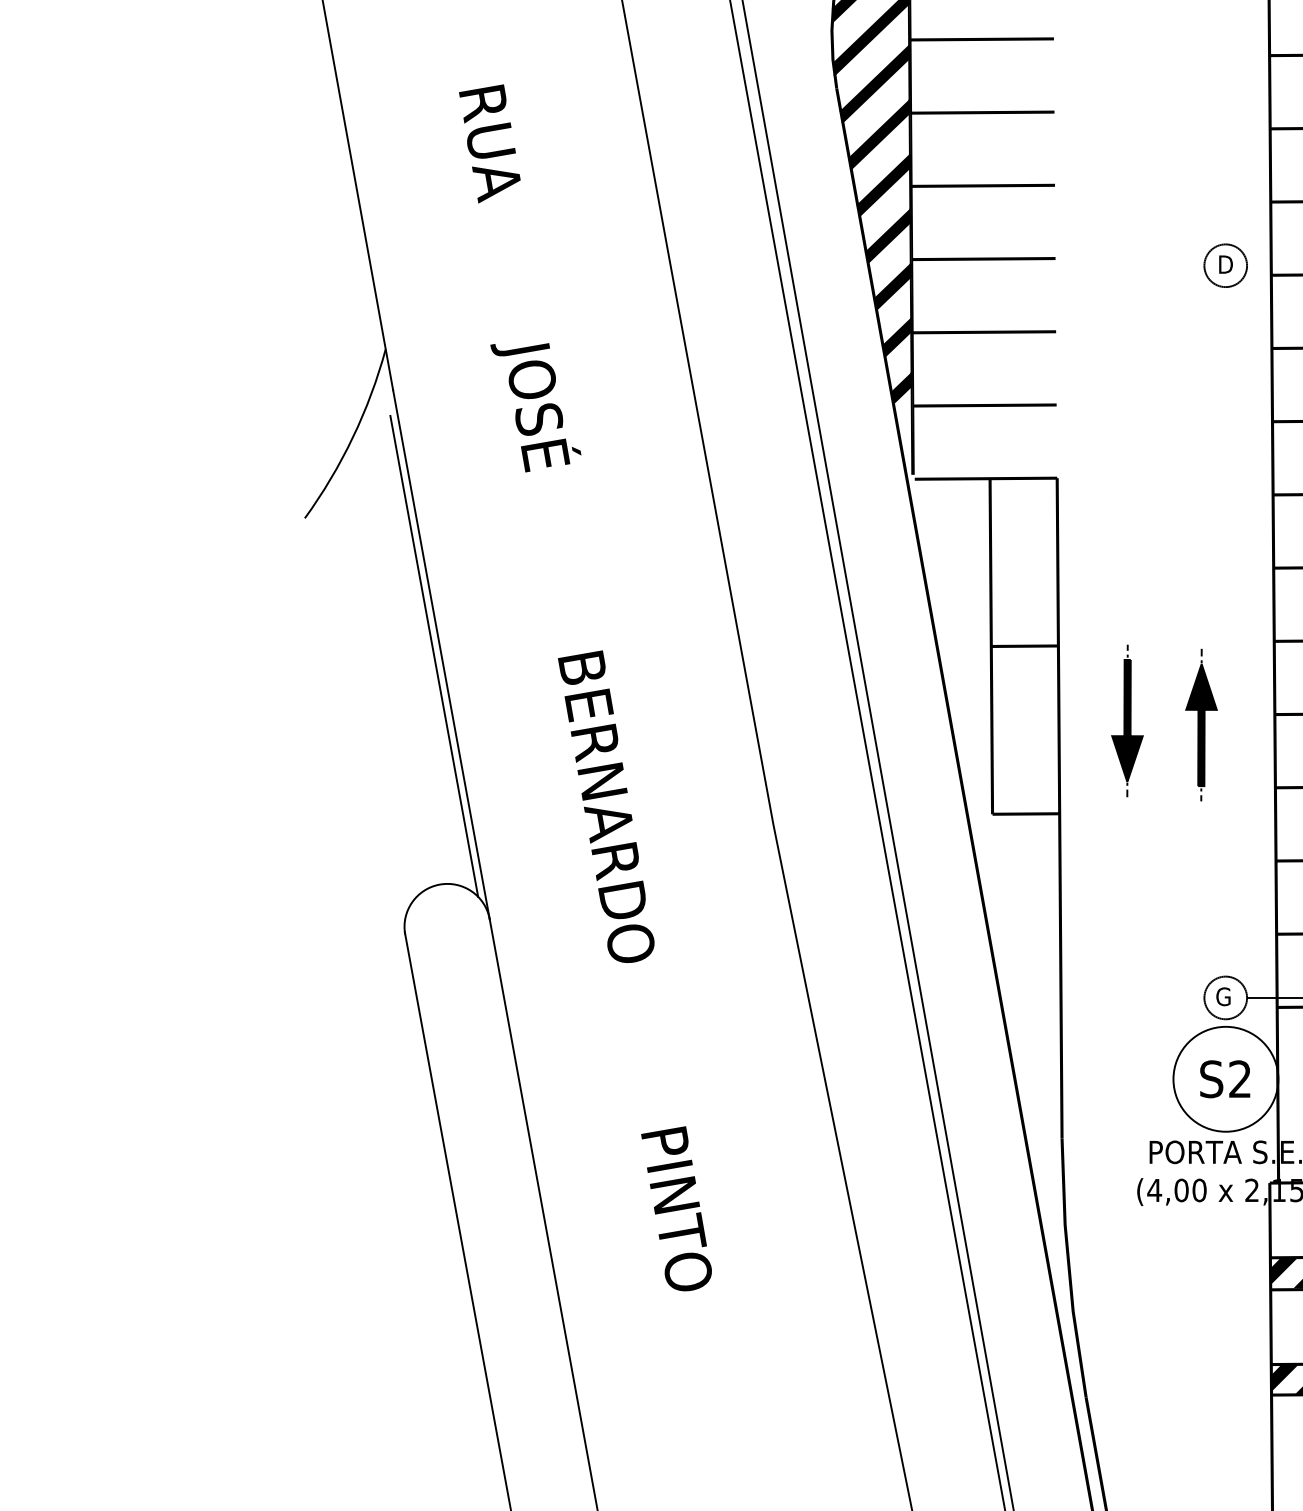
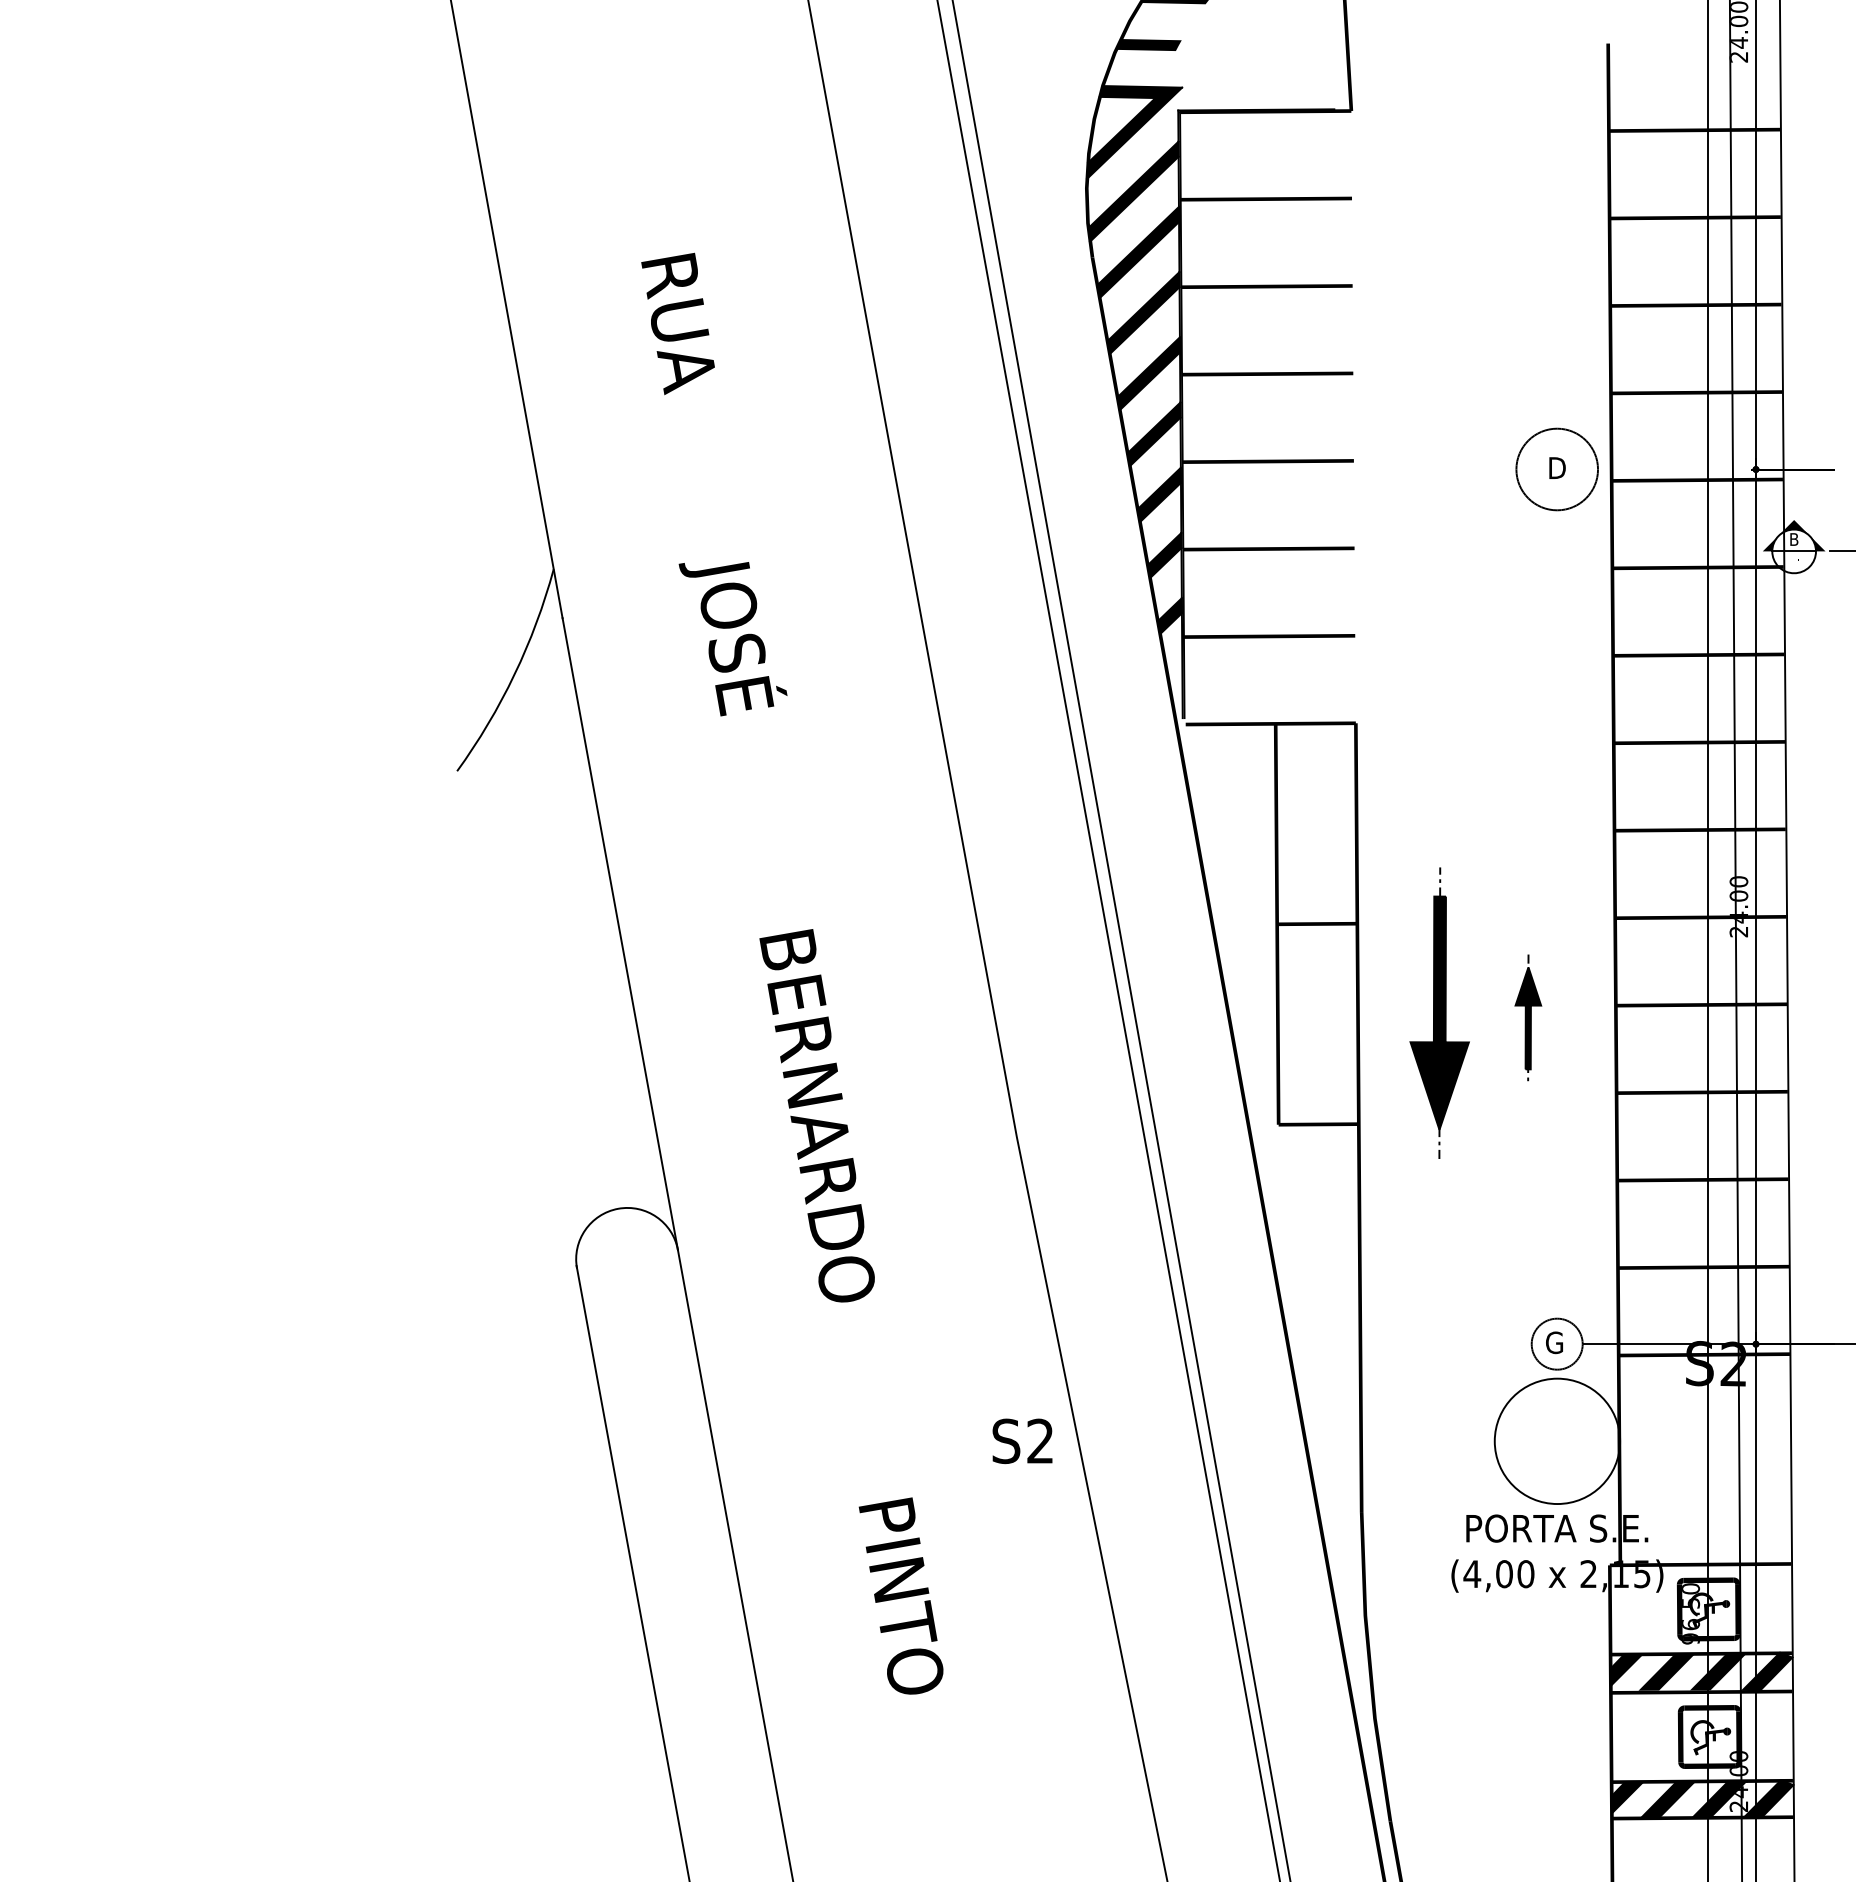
circle: (1225, 265) -> (1556, 469), size x1.6
line: (434, 655) -> (611, 935), removed
part: (1127, 721) -> (1439, 1013), size x1.6
part: (1201, 725) -> (1528, 1018), size x0.7
text: (1225, 1079) -> (1022, 1441), moved

